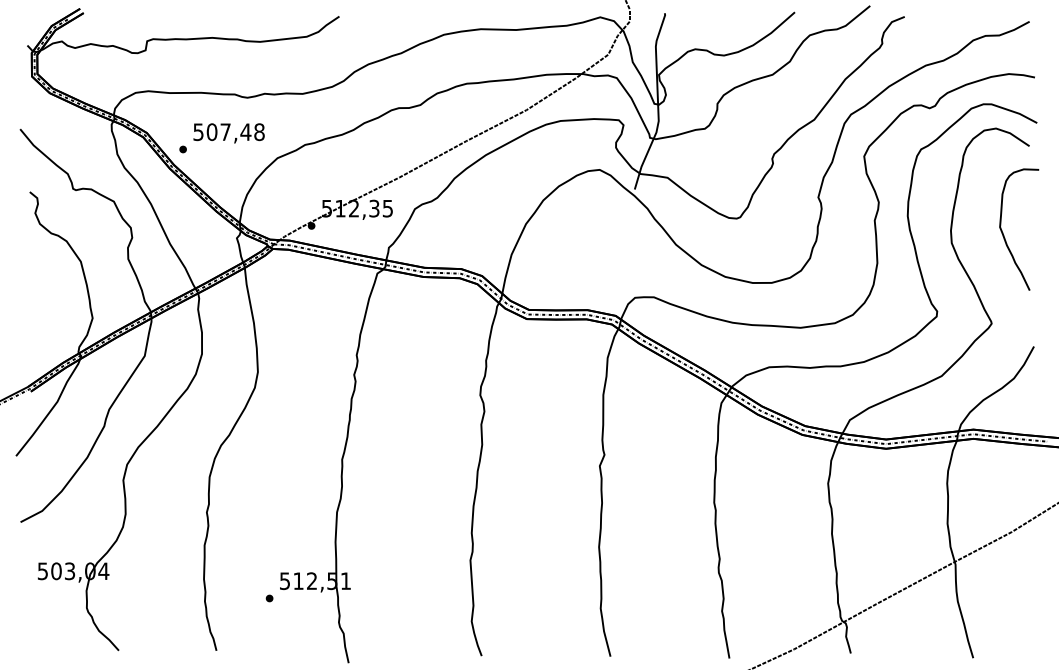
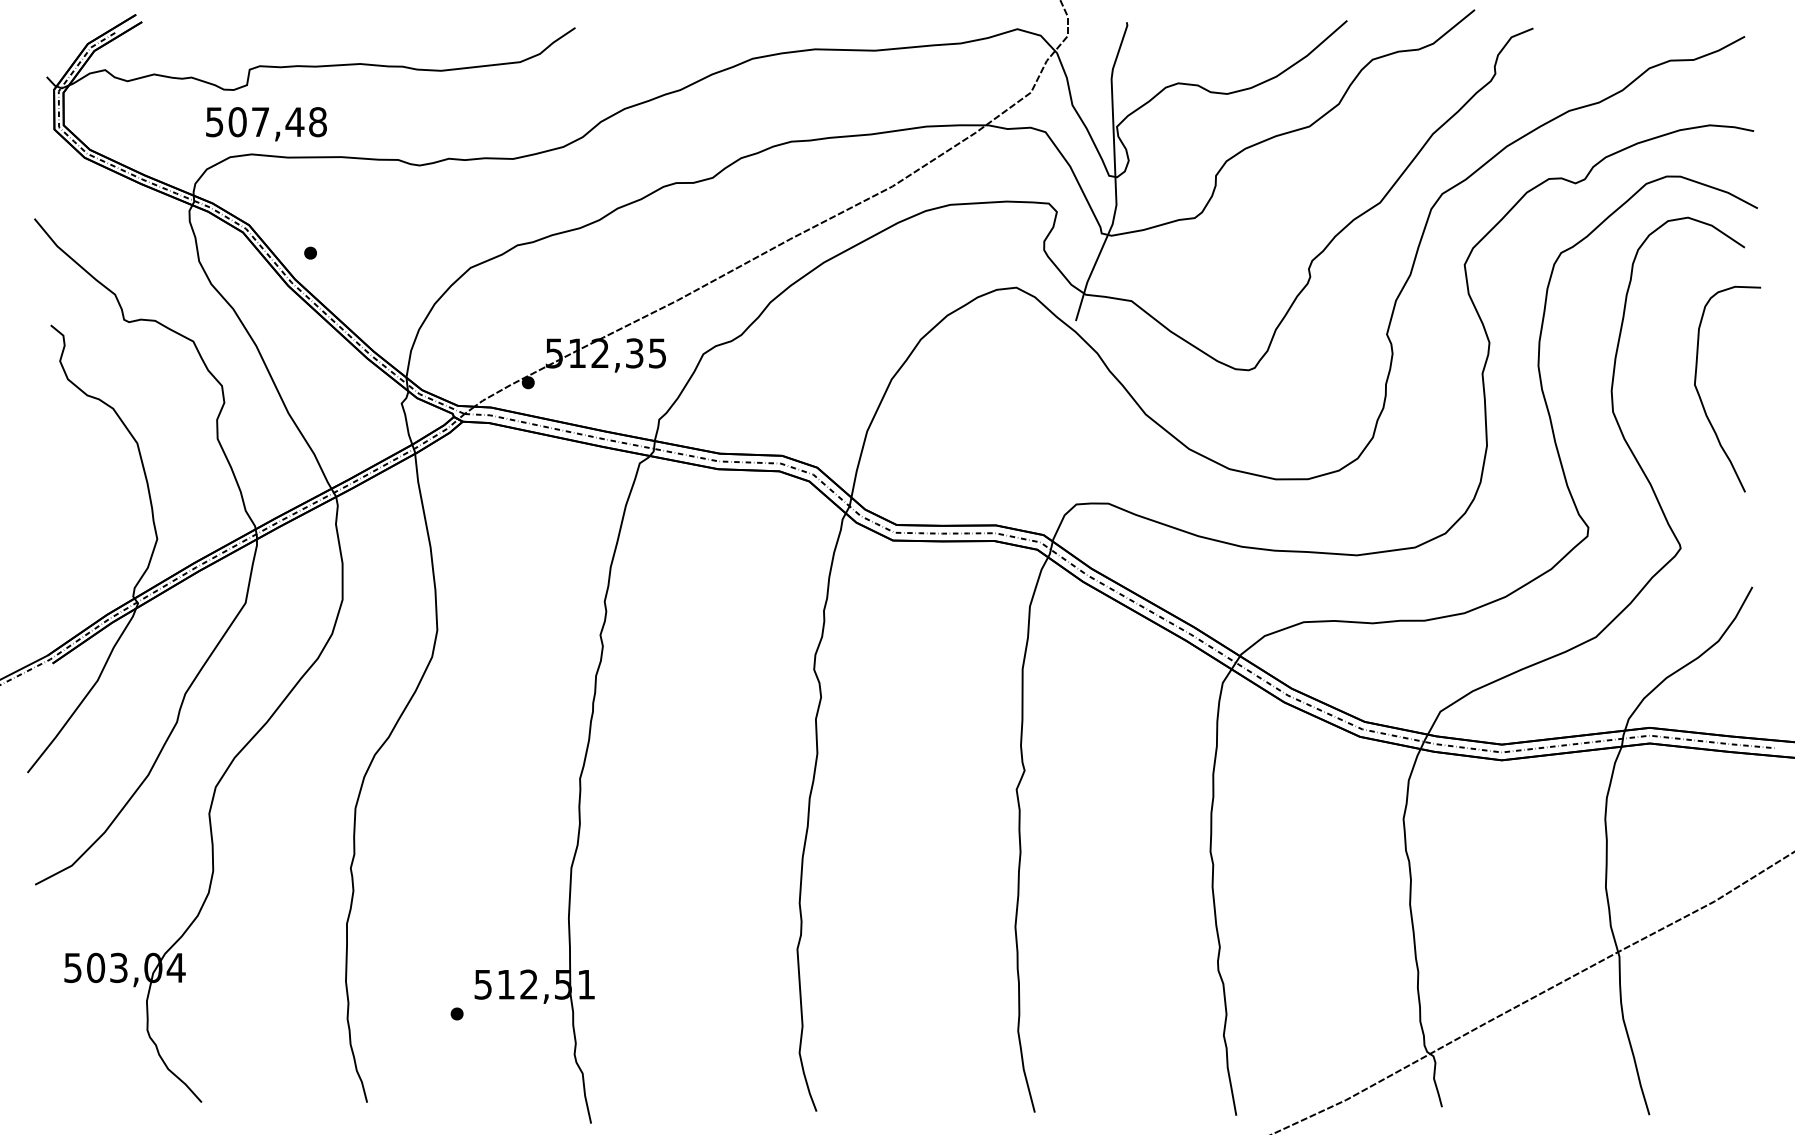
text: (228, 133) -> (265, 124), moved

